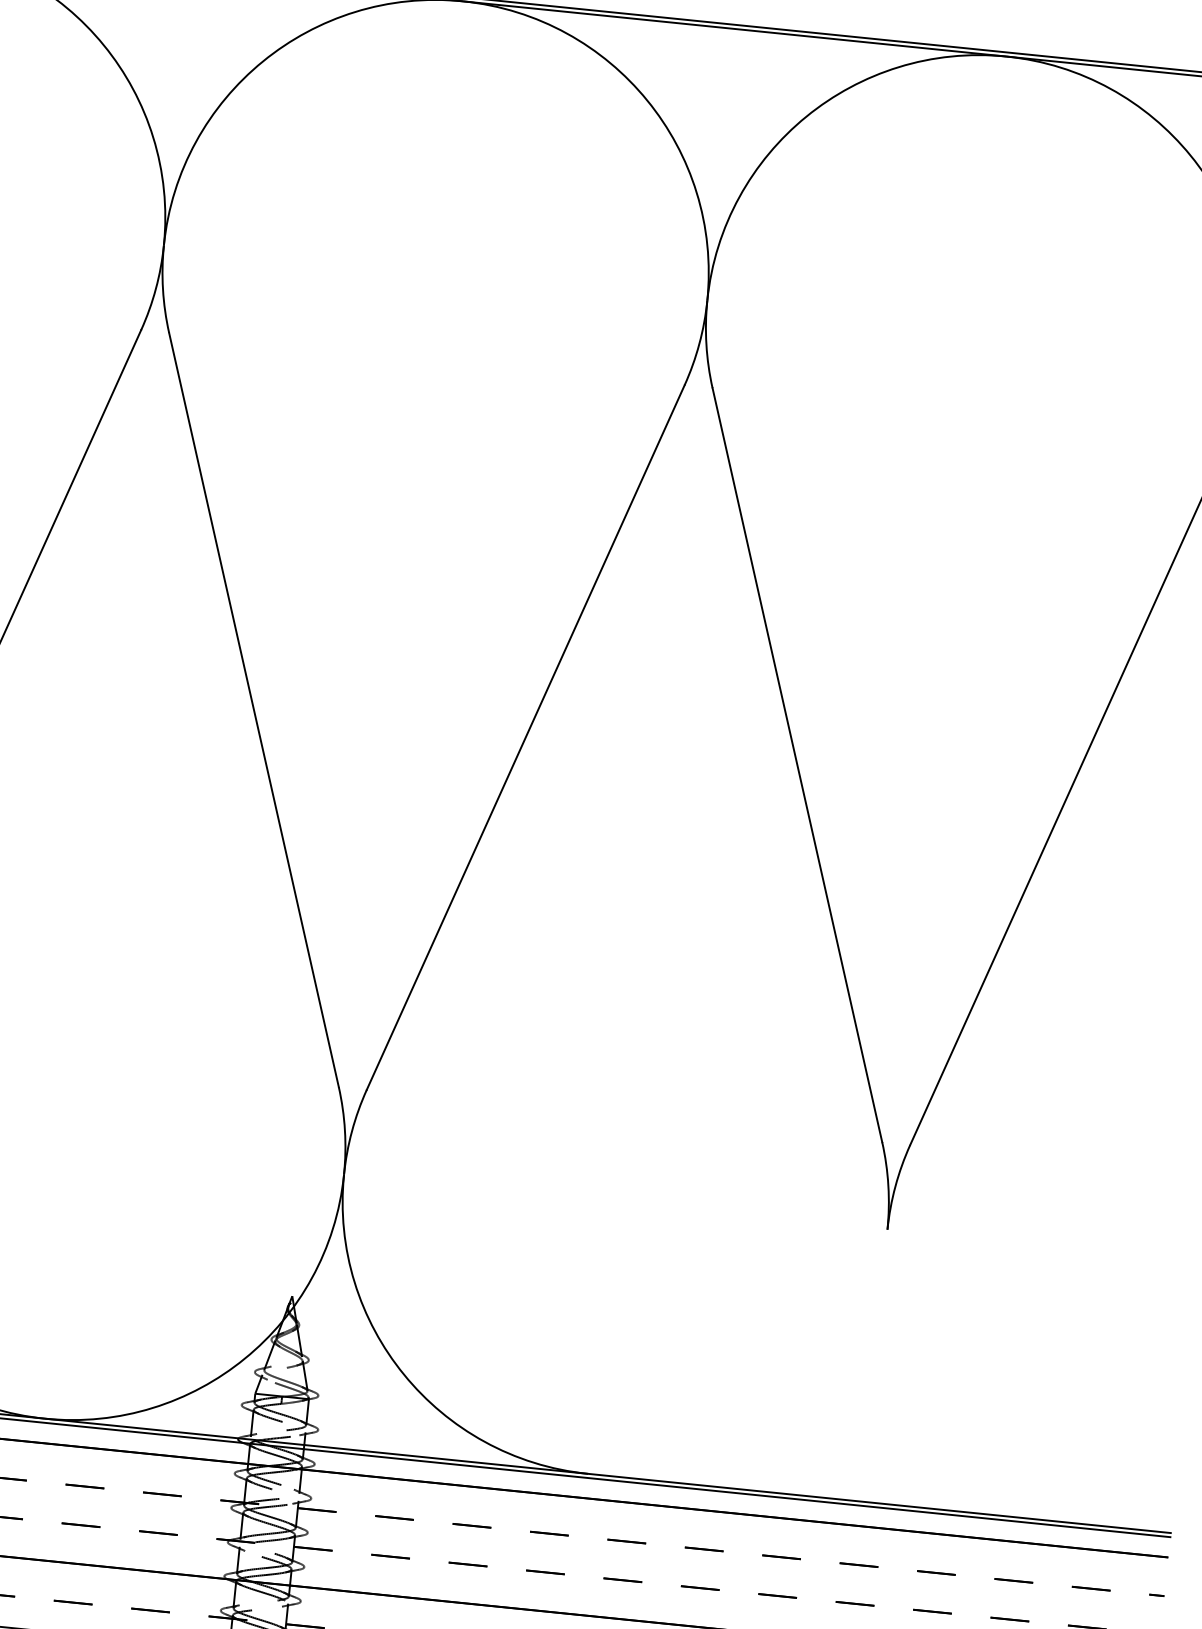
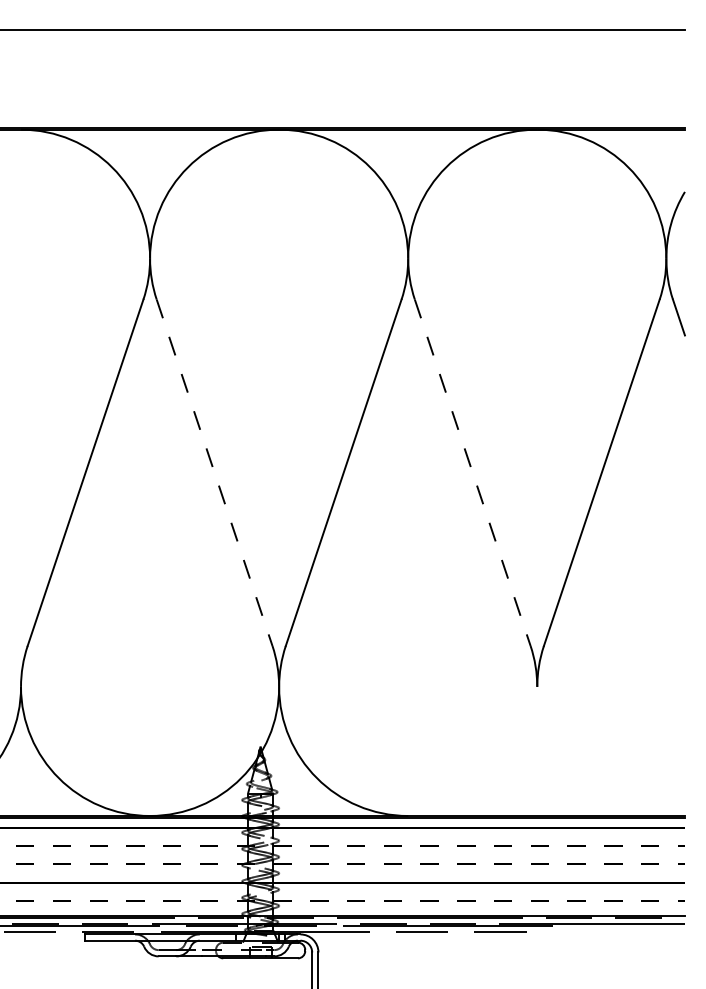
line: (253, 709) -> (214, 472), solid -> dashed
line: (796, 764) -> (472, 472), solid -> dashed

